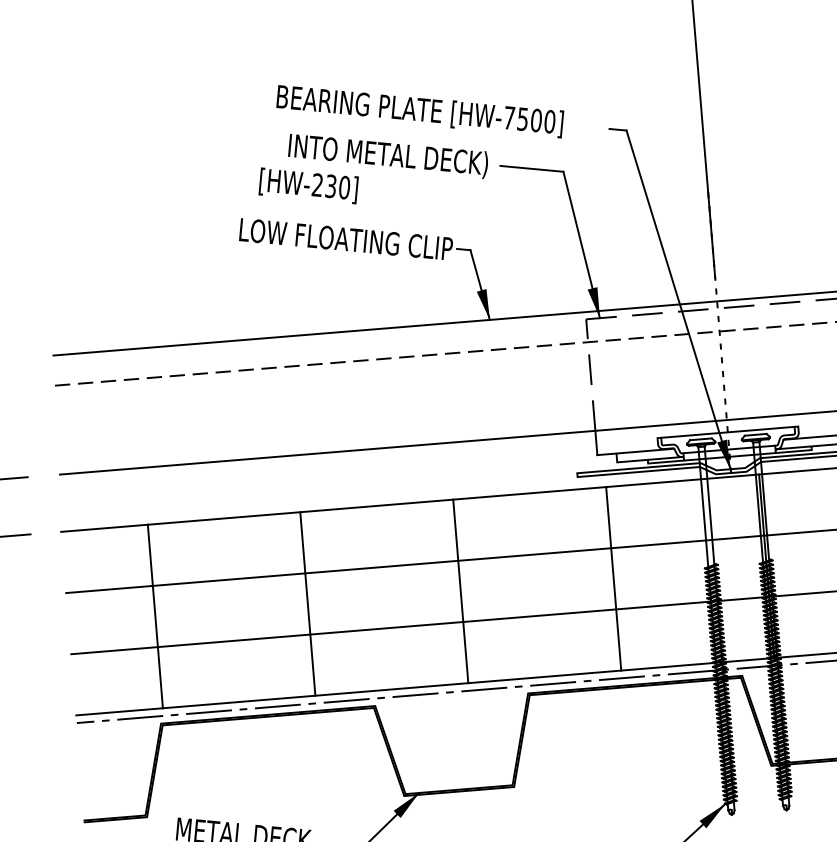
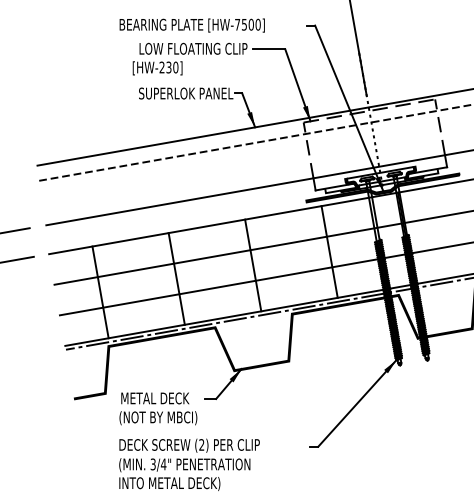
text: (418, 111) -> (191, 25), moved
text: (382, 155) -> (193, 49), INTO METAL DECK) -> LOW FLOATING CLIP
text: (347, 239) -> (179, 93), LOW FLOATING CLIP -> SUPERLOK PANEL

